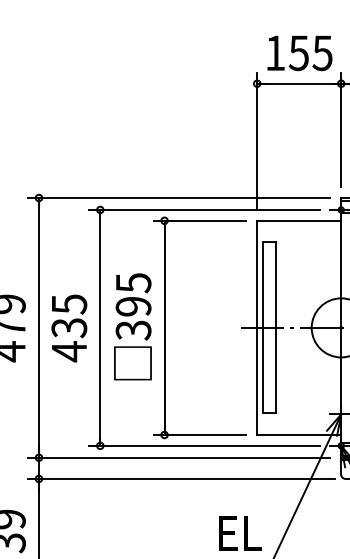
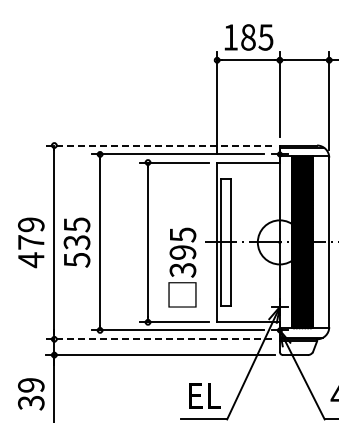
text: (297, 53) -> (247, 37), 155 -> 185
line: (179, 198) -> (159, 145), solid -> dashed
text: (132, 326) -> (182, 267), moved
text: (69, 352) -> (77, 260), 435 -> 535
line: (179, 458) -> (159, 339), solid -> dashed

